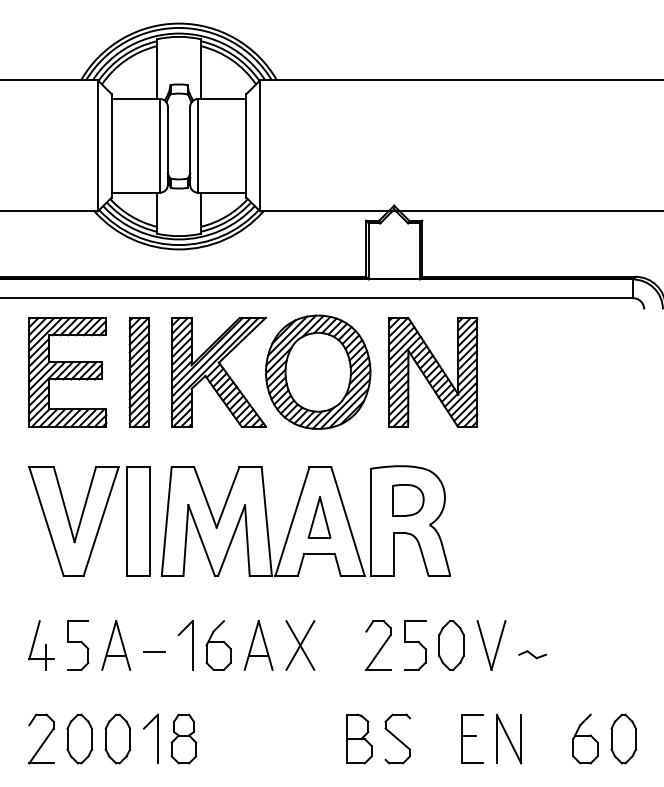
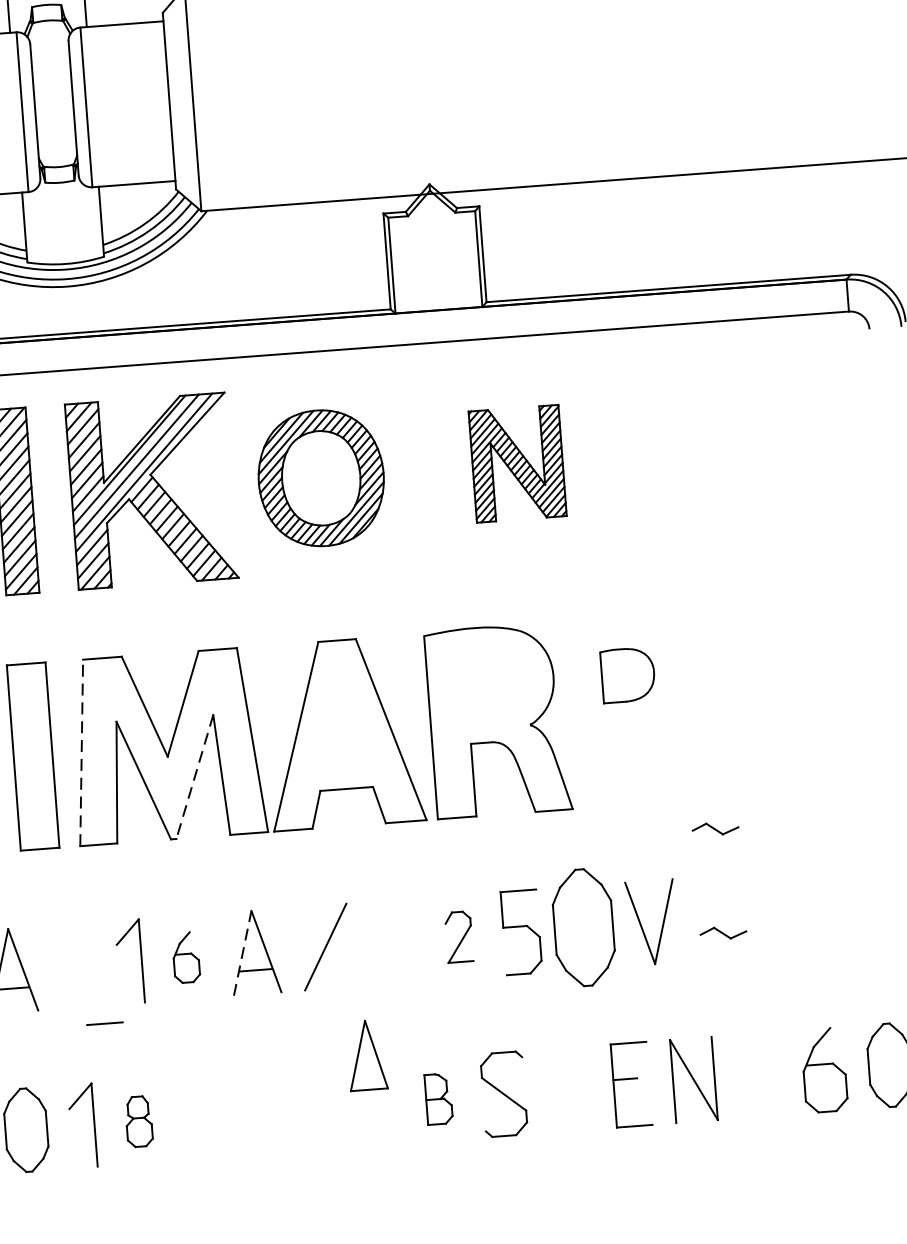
part: (318, 371) -> (321, 477), size x0.7
part: (433, 372) -> (517, 464), size x0.6
part: (408, 500) -> (628, 675), moved
part: (319, 517) -> (366, 1055), moved
line: (166, 521) -> (81, 752), solid -> dashed
line: (231, 540) -> (194, 776), solid -> dashed
part: (532, 593) -> (715, 828), added
part: (218, 645) -> (185, 957), size x0.6
line: (251, 645) -> (242, 953), solid -> dashed
line: (300, 645) -> (325, 947), removed
part: (378, 645) -> (459, 937), size x0.6
part: (451, 645) -> (583, 927), size x1.4
line: (154, 651) -> (104, 1022), moved
part: (183, 738) -> (138, 1120), size x0.6
part: (359, 738) -> (438, 1098), size x0.6

